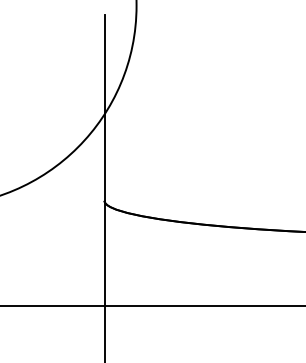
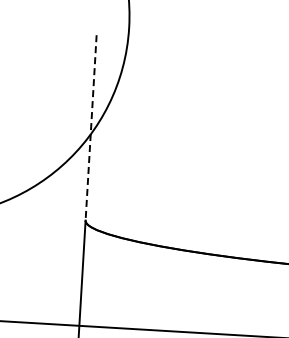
line: (104, 107) -> (91, 127), solid -> dashed

